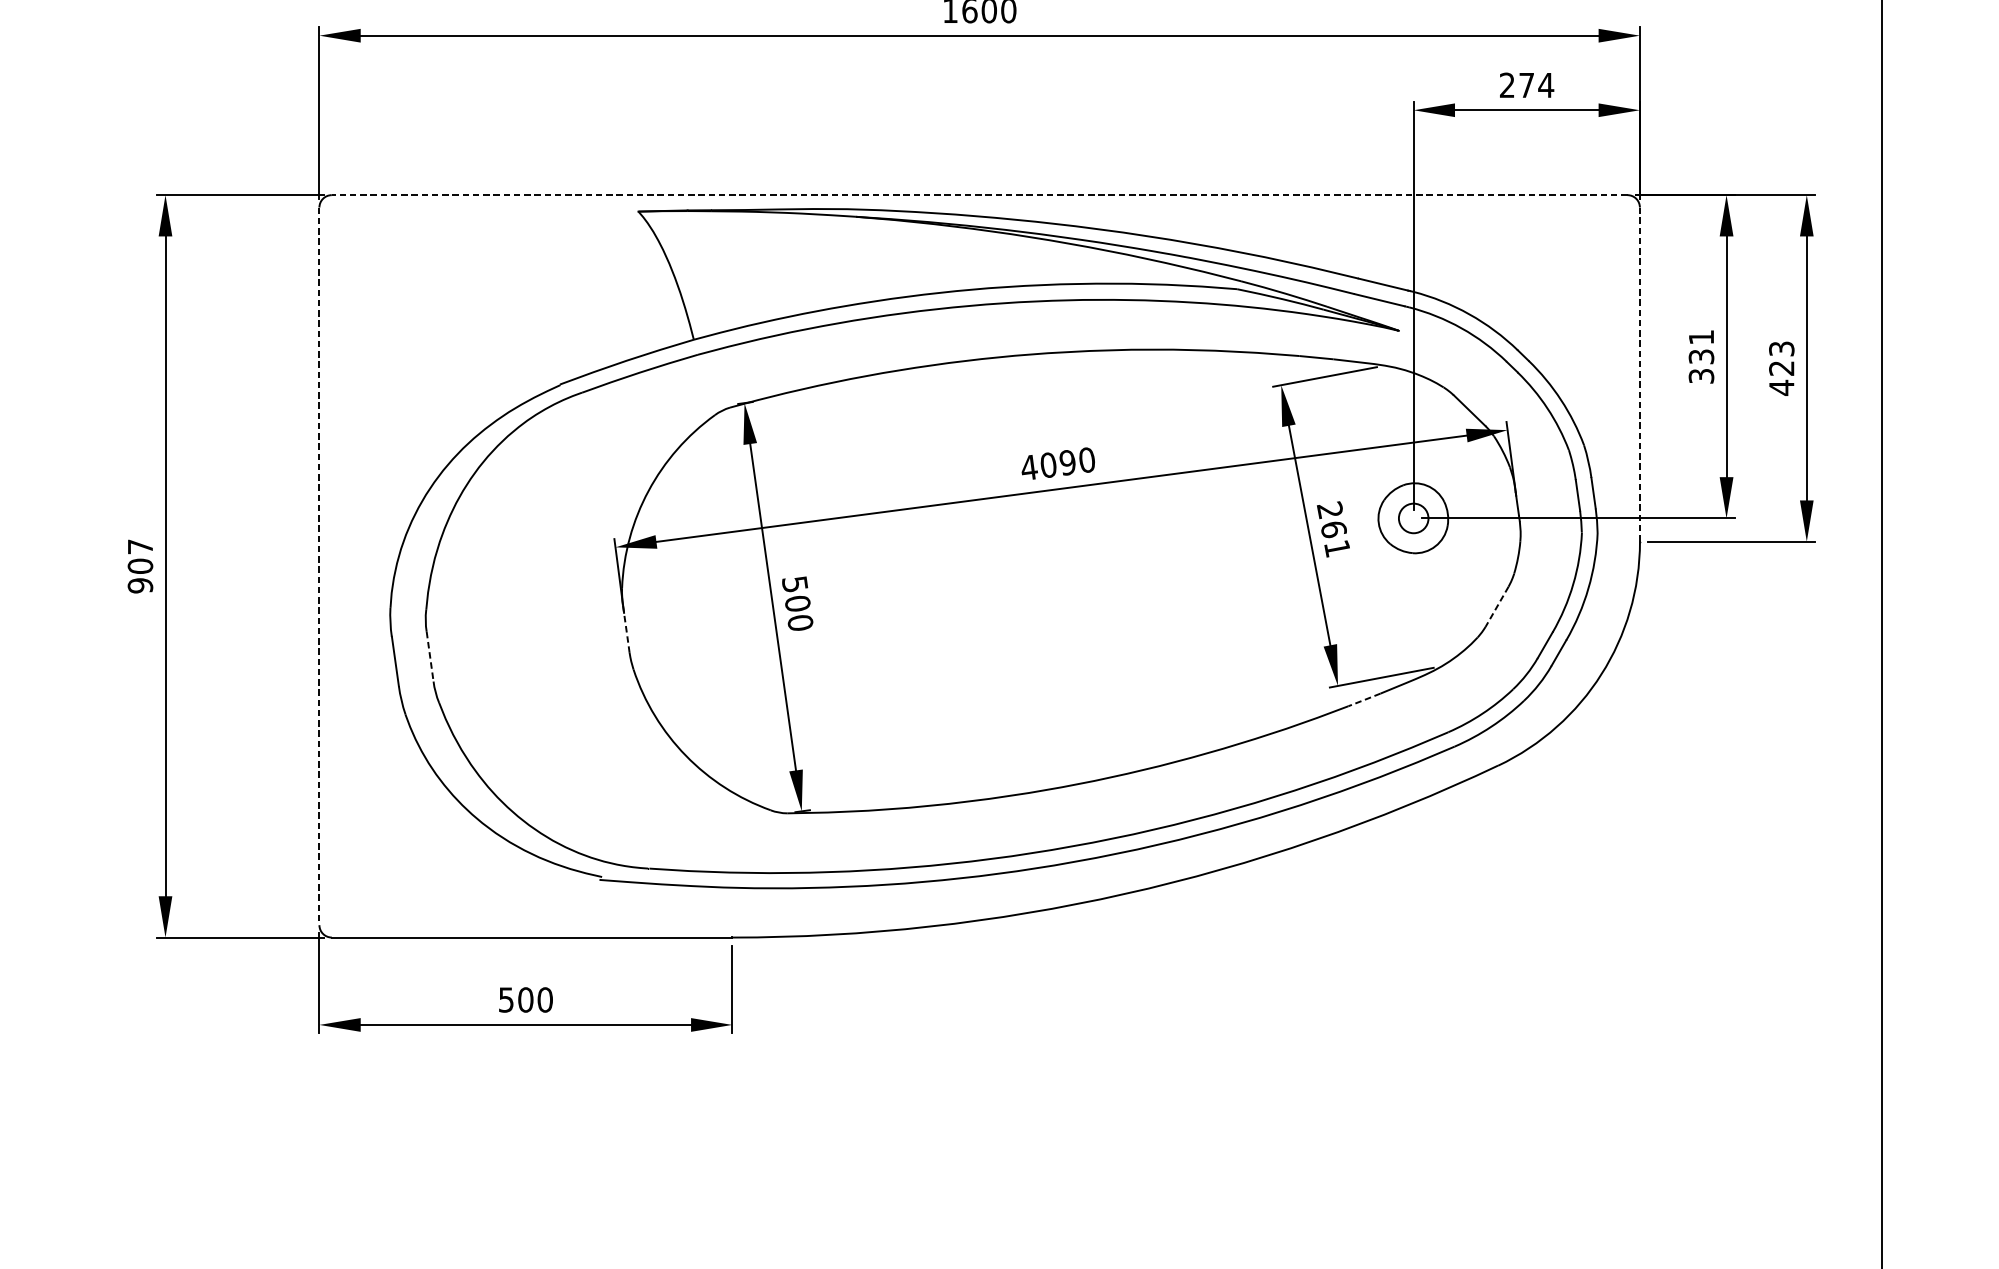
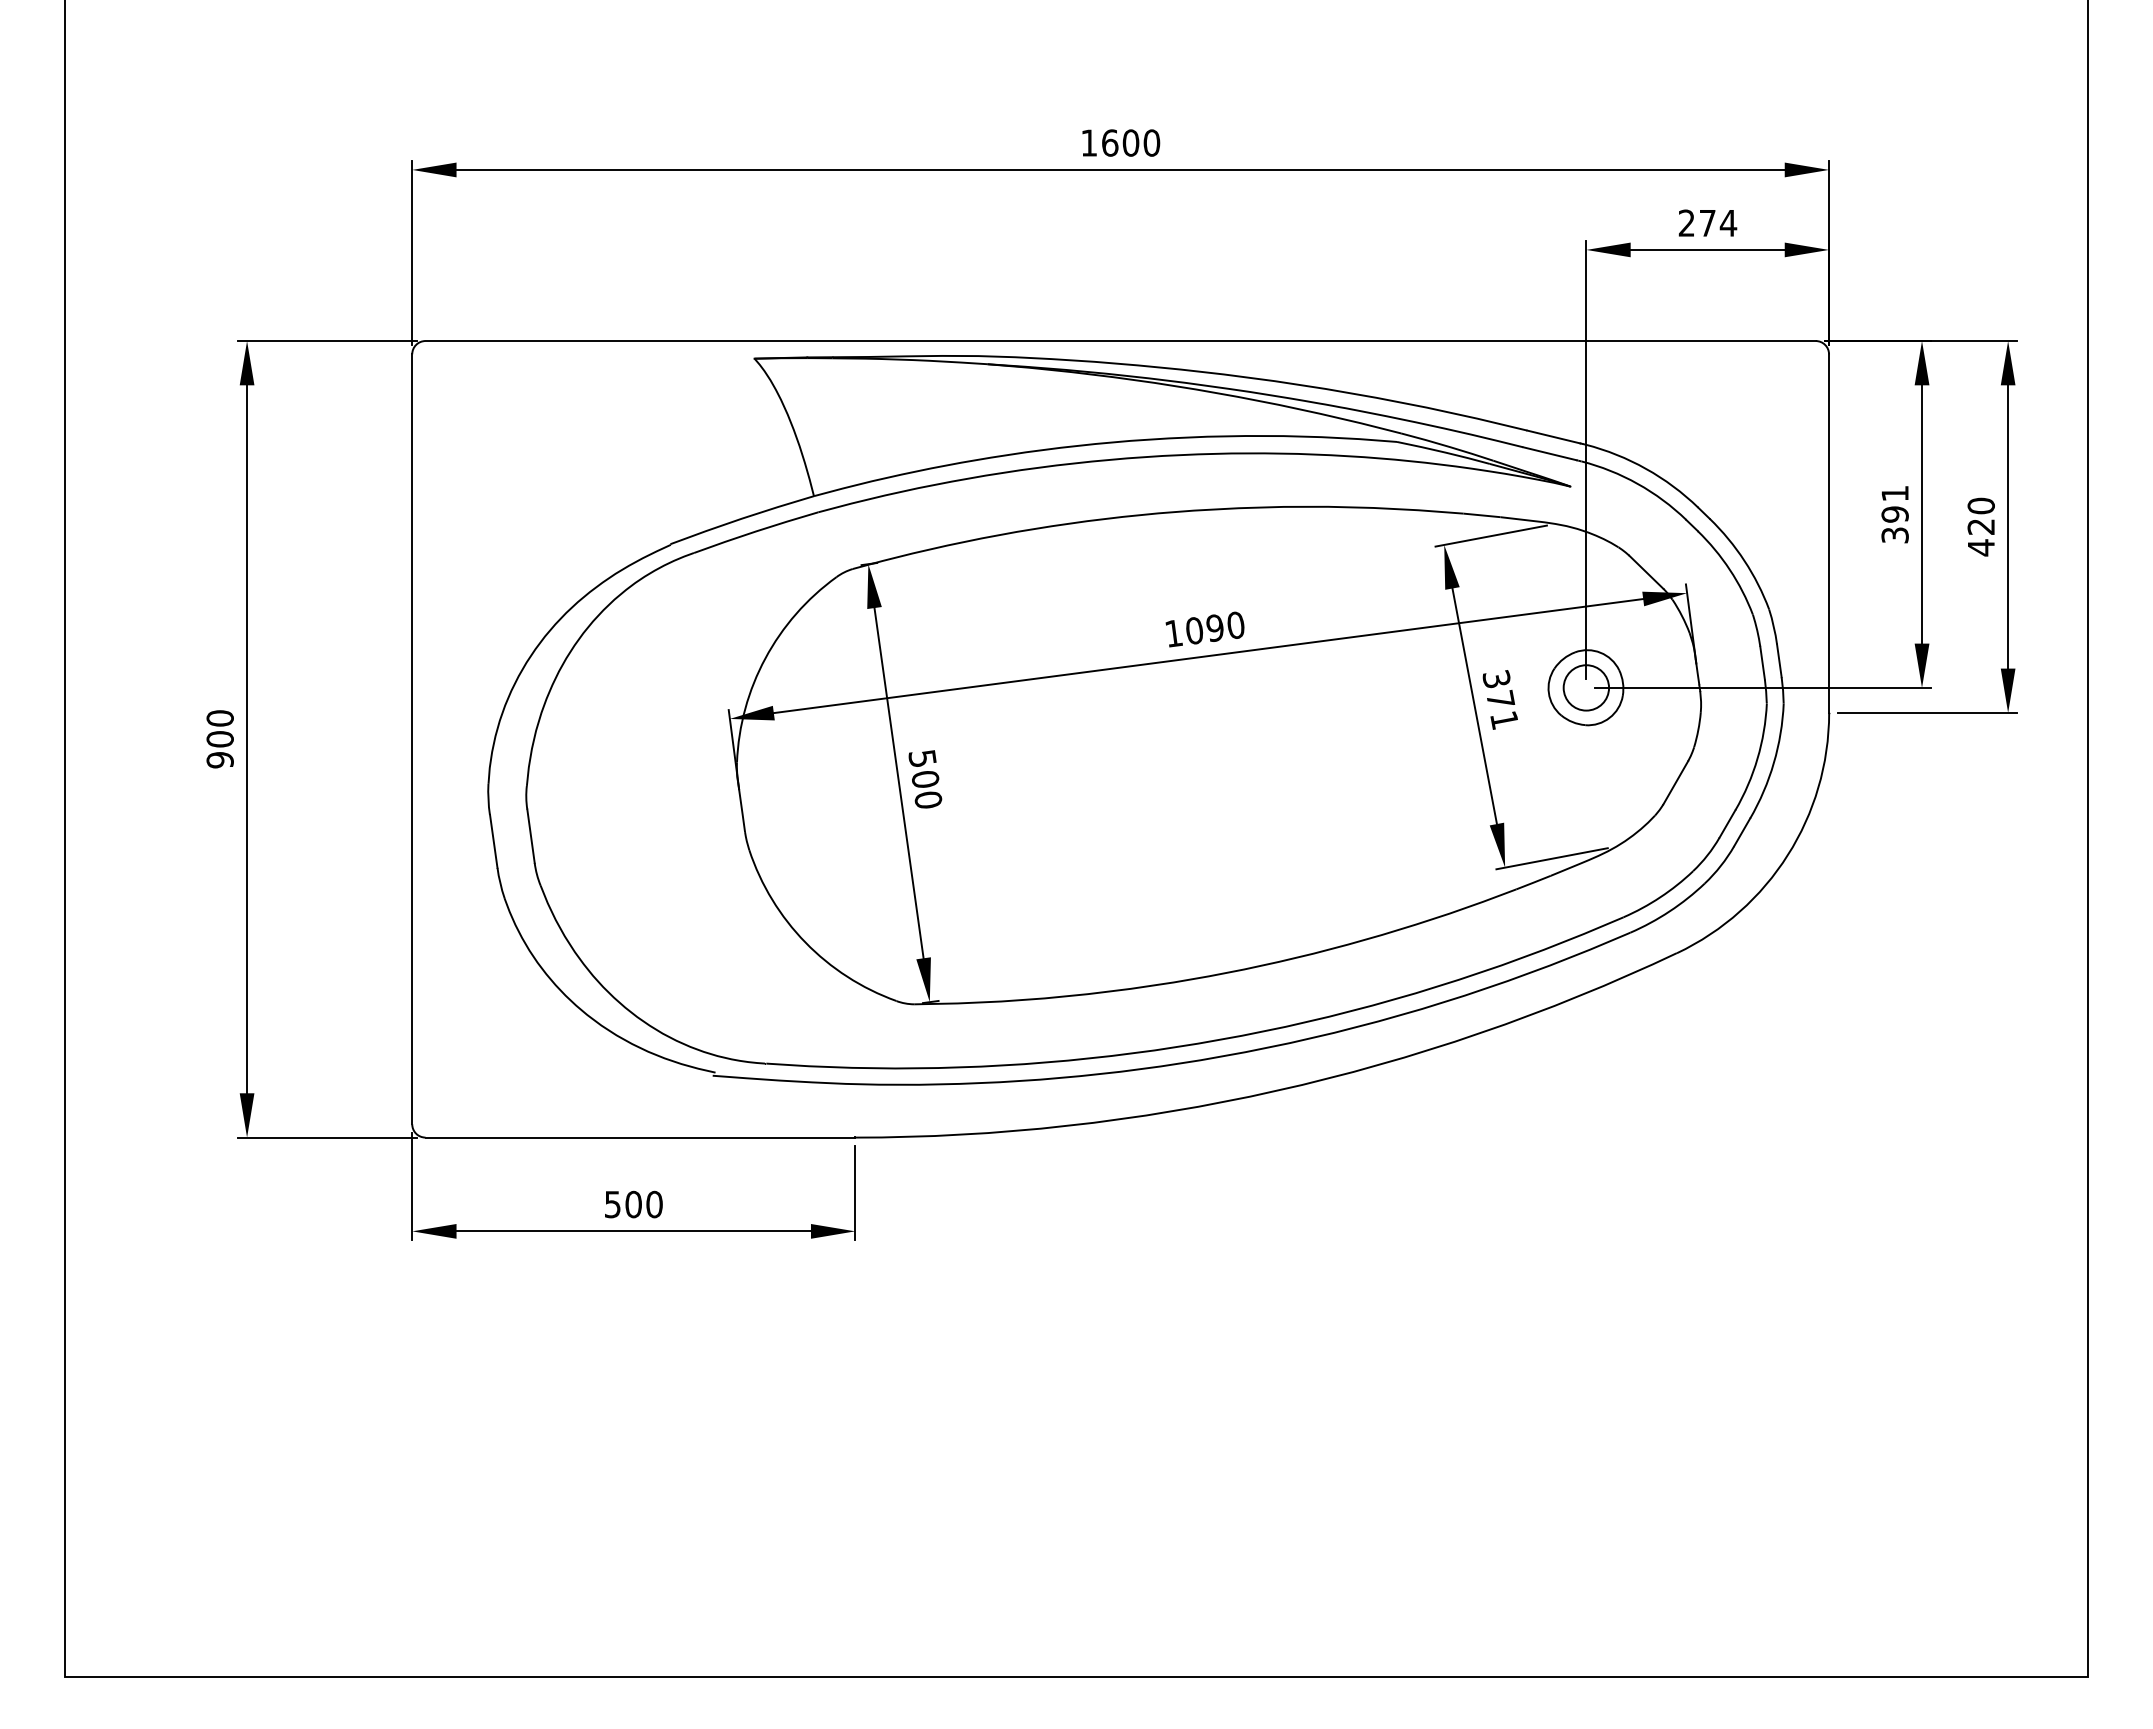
line: (979, 195) -> (1120, 341), dashed -> solid
text: (1781, 348) -> (1980, 505), 423 -> 420
text: (1700, 356) -> (1894, 514), 331 -> 391
line: (1640, 374) -> (1829, 533), dashed -> solid
text: (1029, 467) -> (1174, 633), 4090 -> 1090
circle: (1413, 518) -> (1586, 687), size x1.43
text: (1331, 519) -> (1498, 689), 261 -> 371
text: (139, 546) -> (219, 718), 907 -> 900
line: (319, 566) -> (412, 739), dashed -> solid
line: (1496, 606) -> (1675, 782), dashed -> solid
line: (626, 628) -> (741, 806), dashed -> solid
line: (430, 656) -> (531, 836), dashed -> solid
line: (1364, 699) -> (1533, 882), dashed -> solid

